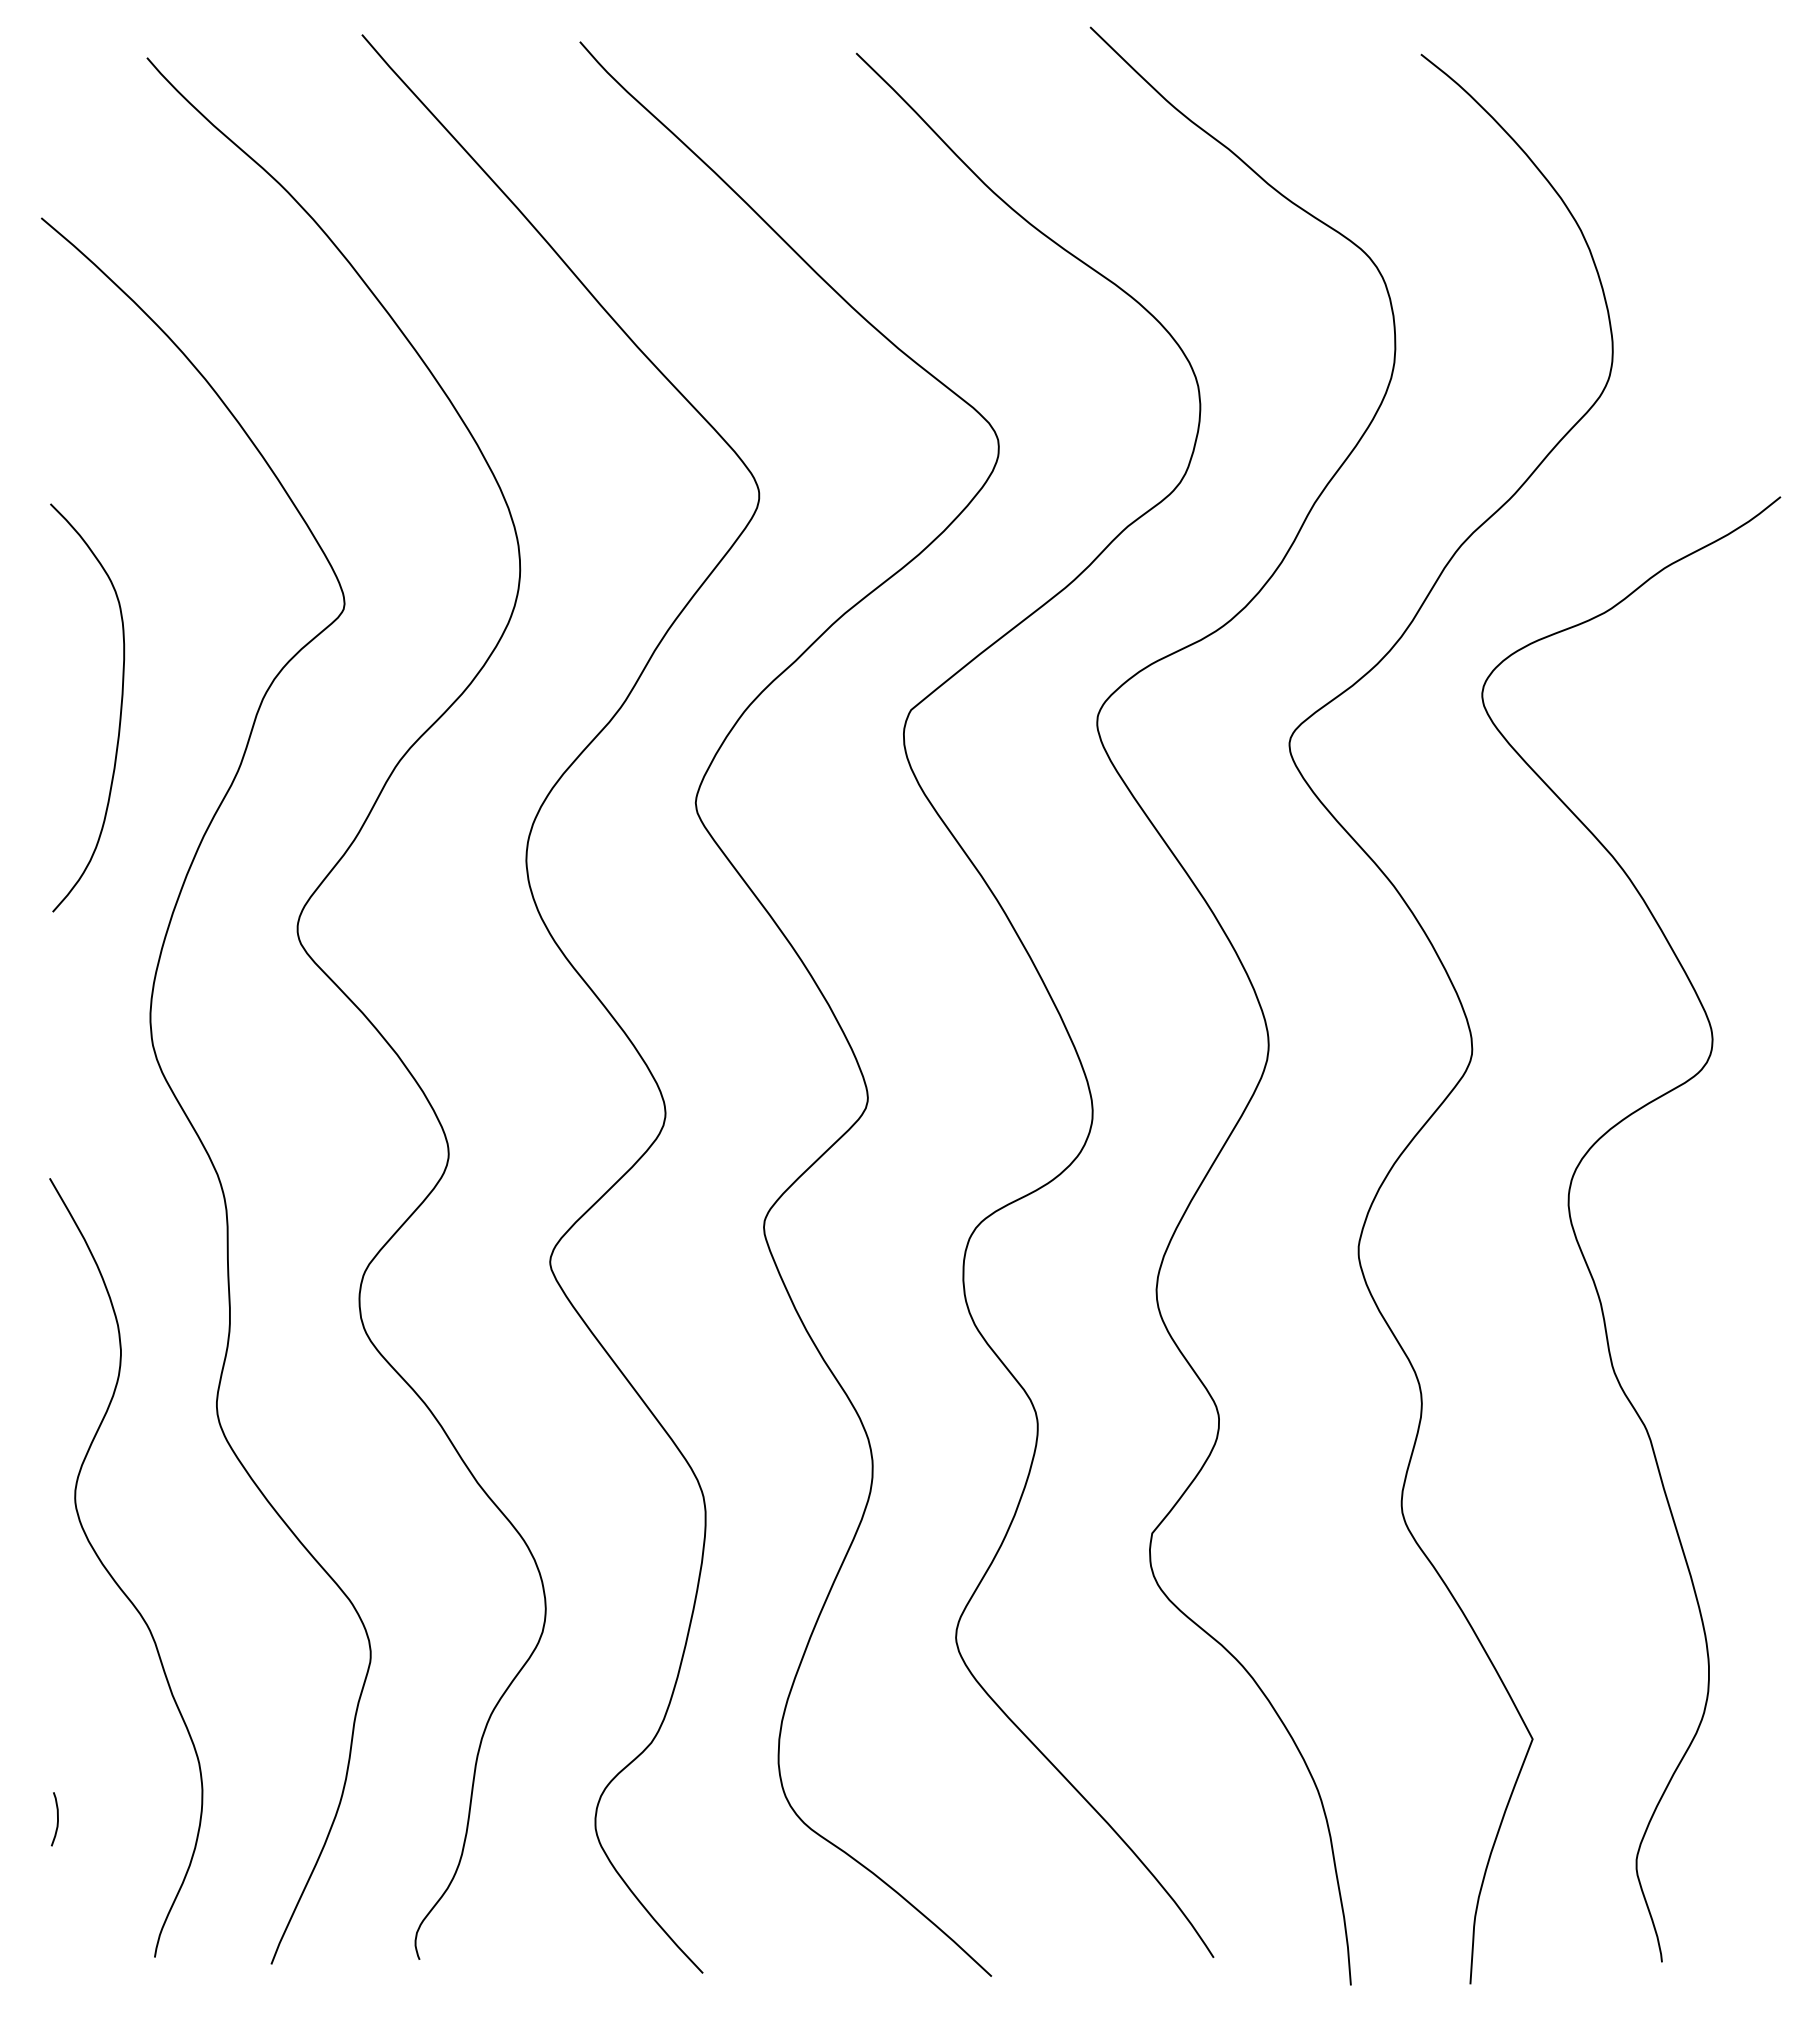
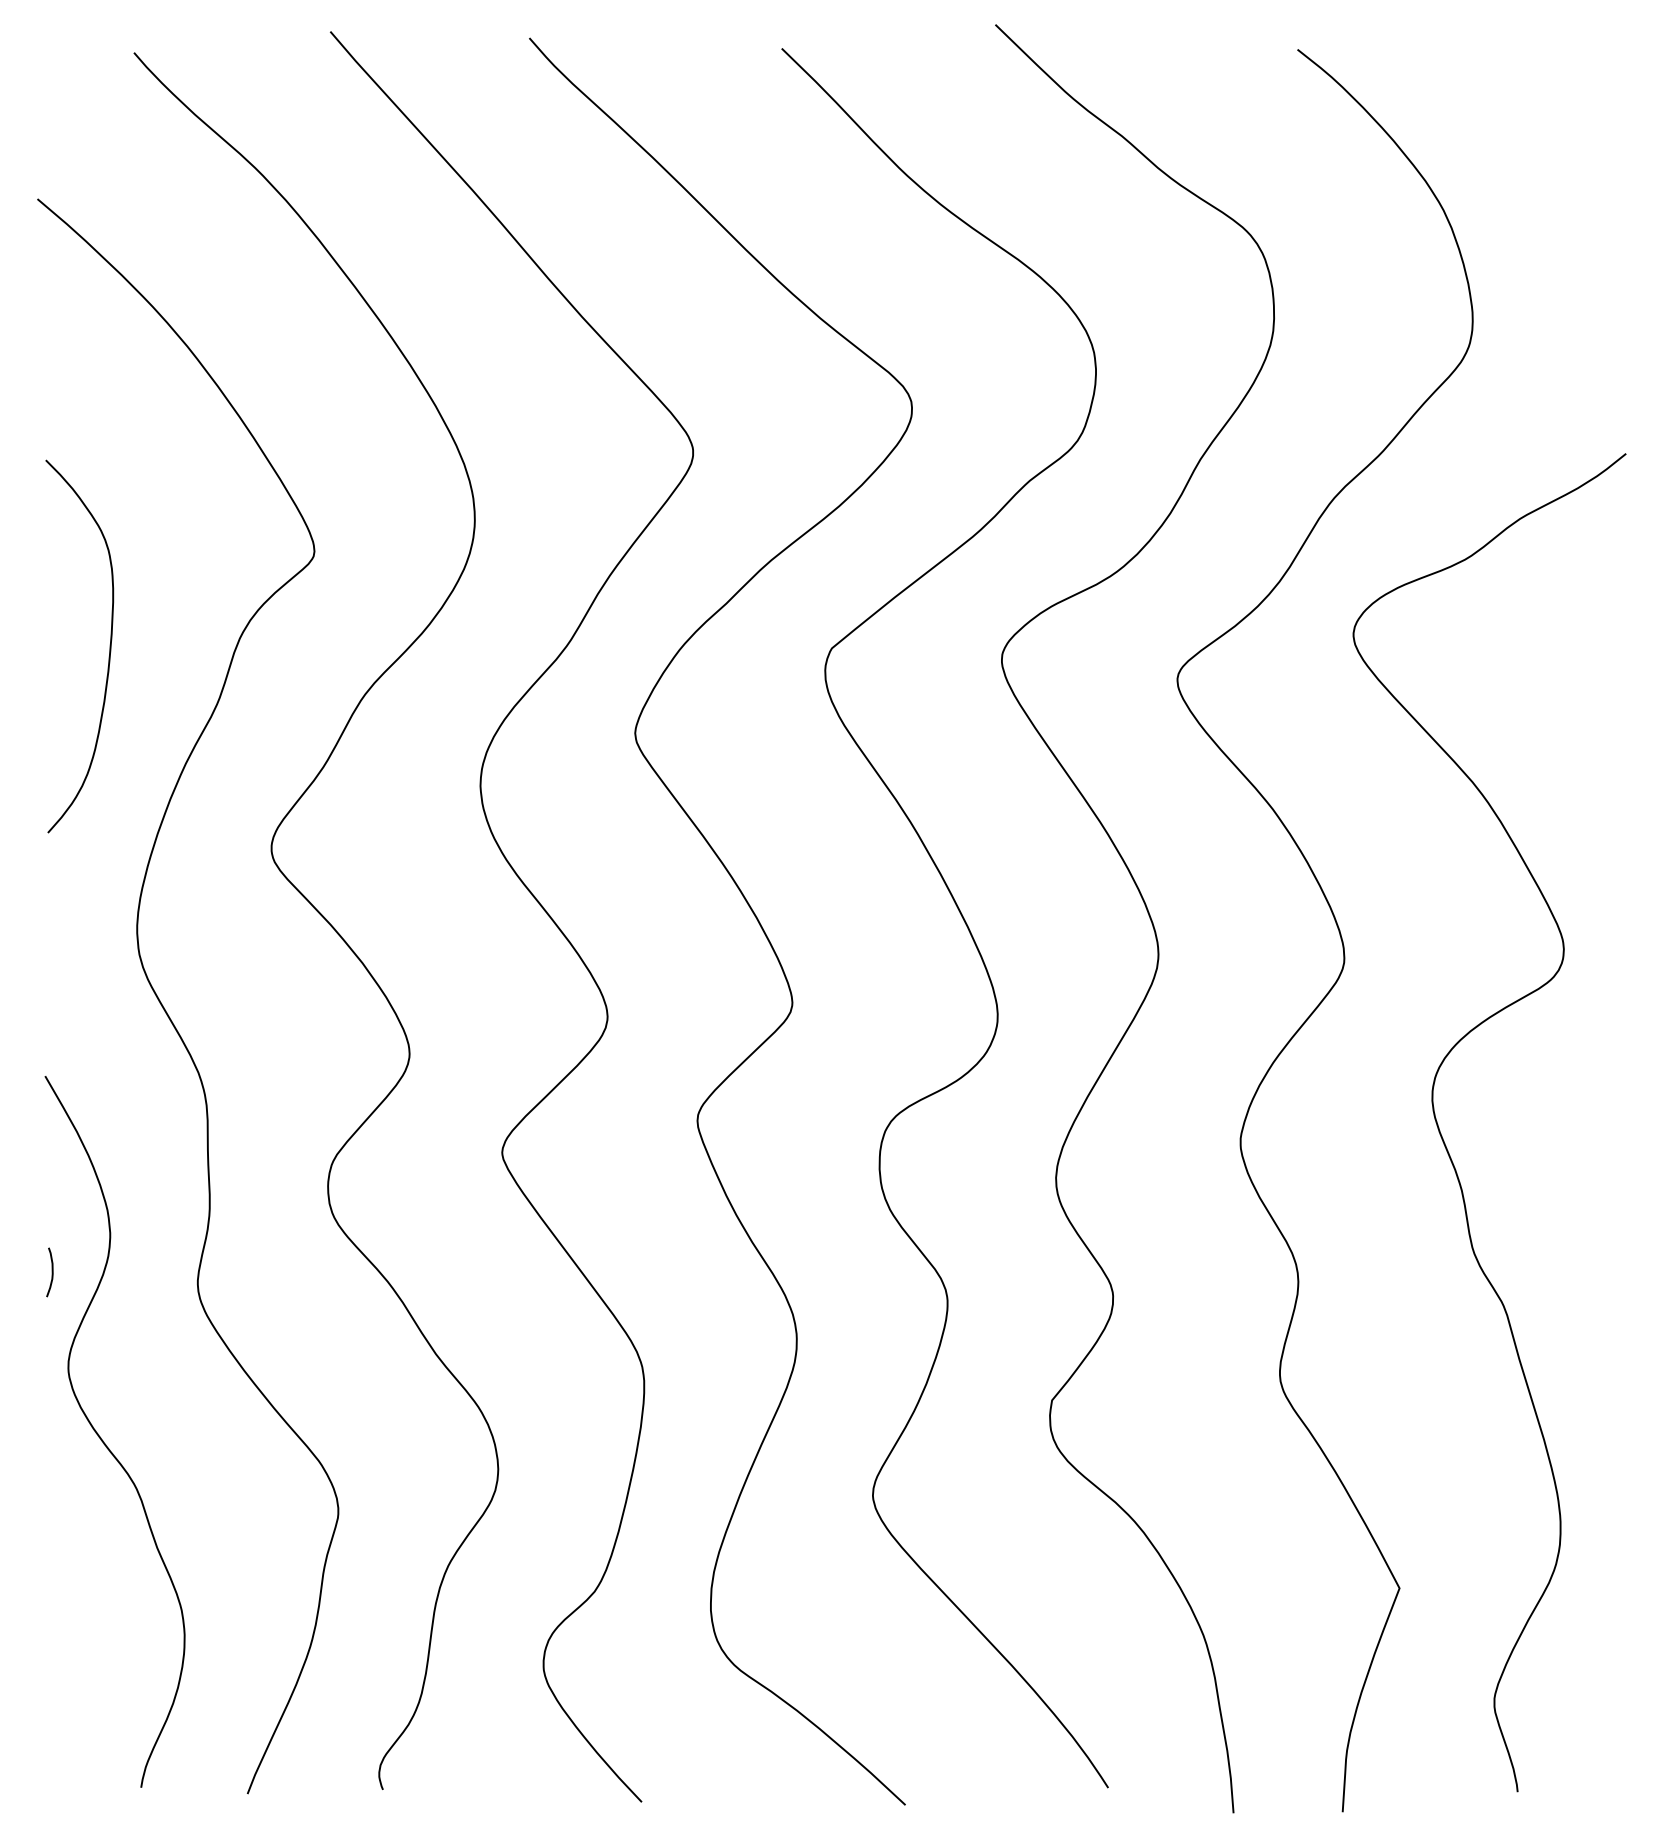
curve: (57, 1819) -> (52, 1272), moved

